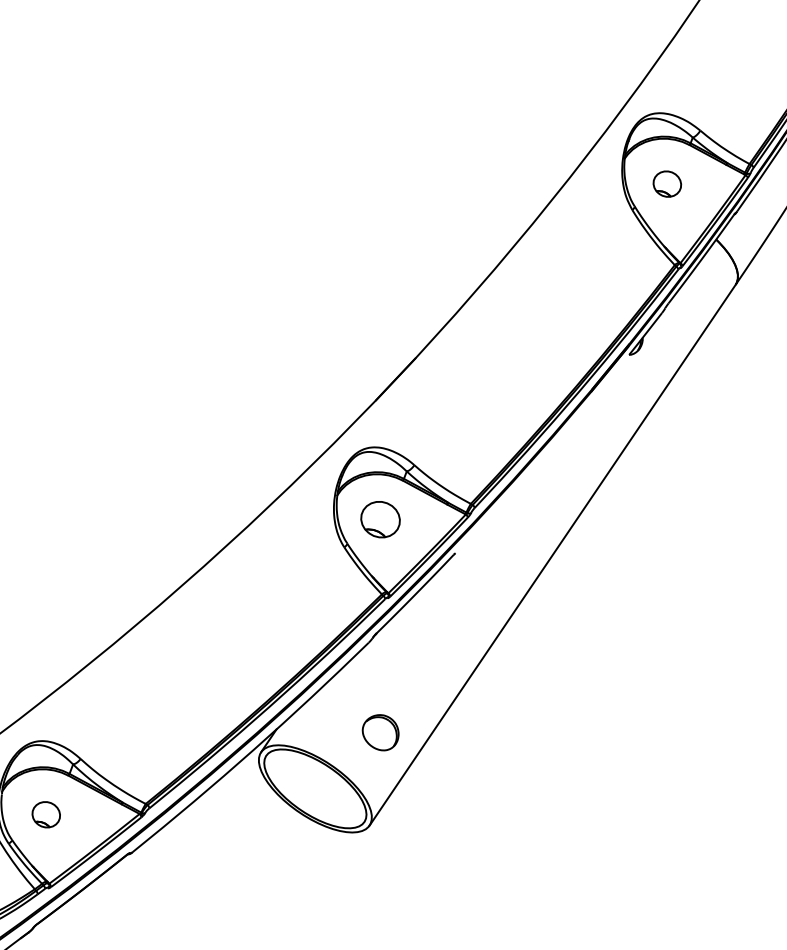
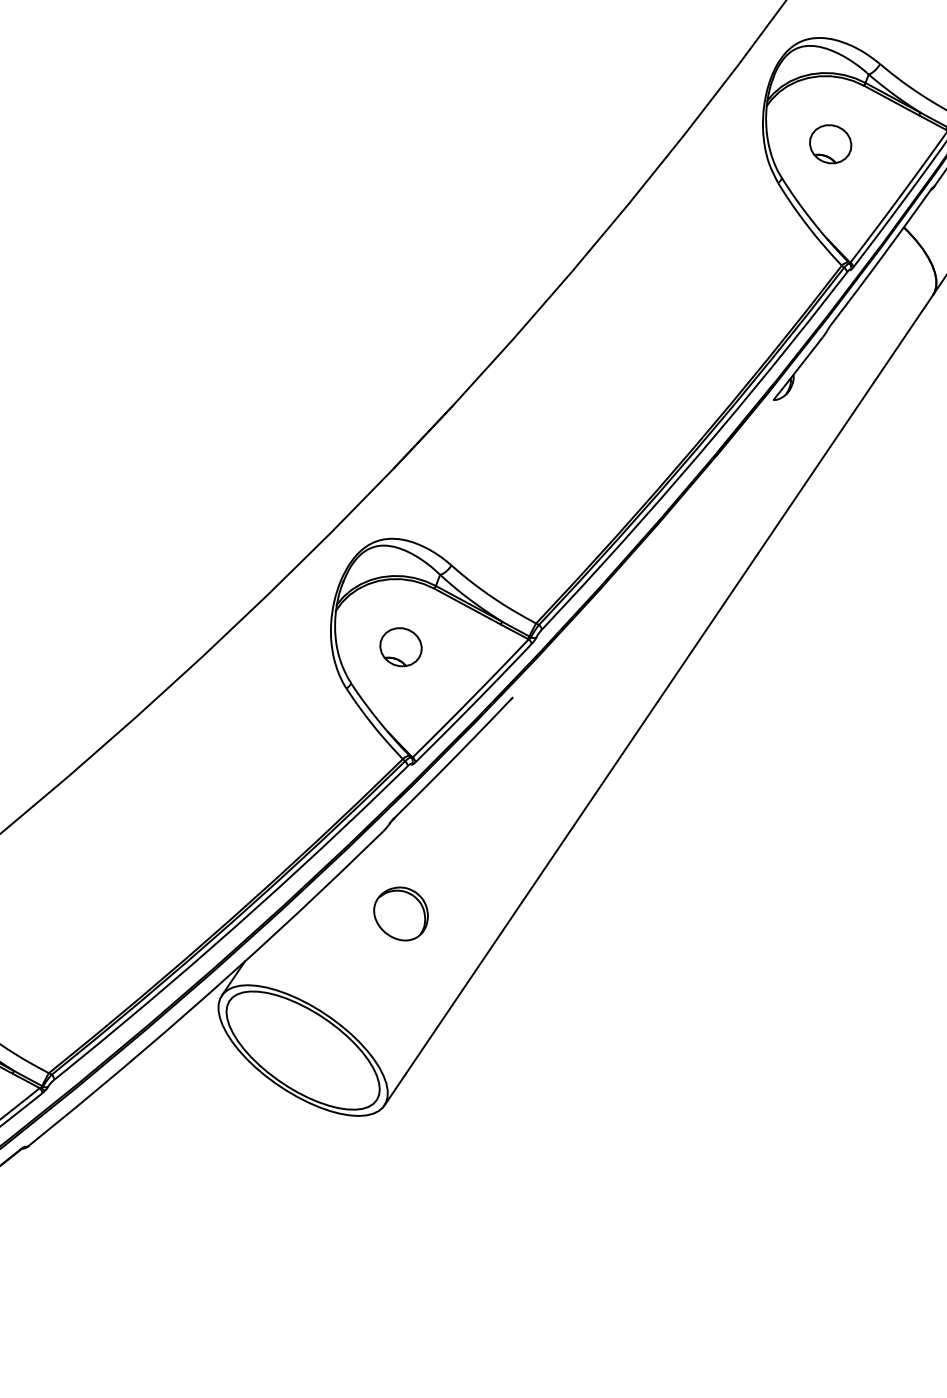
part: (380, 519) -> (400, 646), size x0.71
part: (380, 732) -> (400, 913), moved

